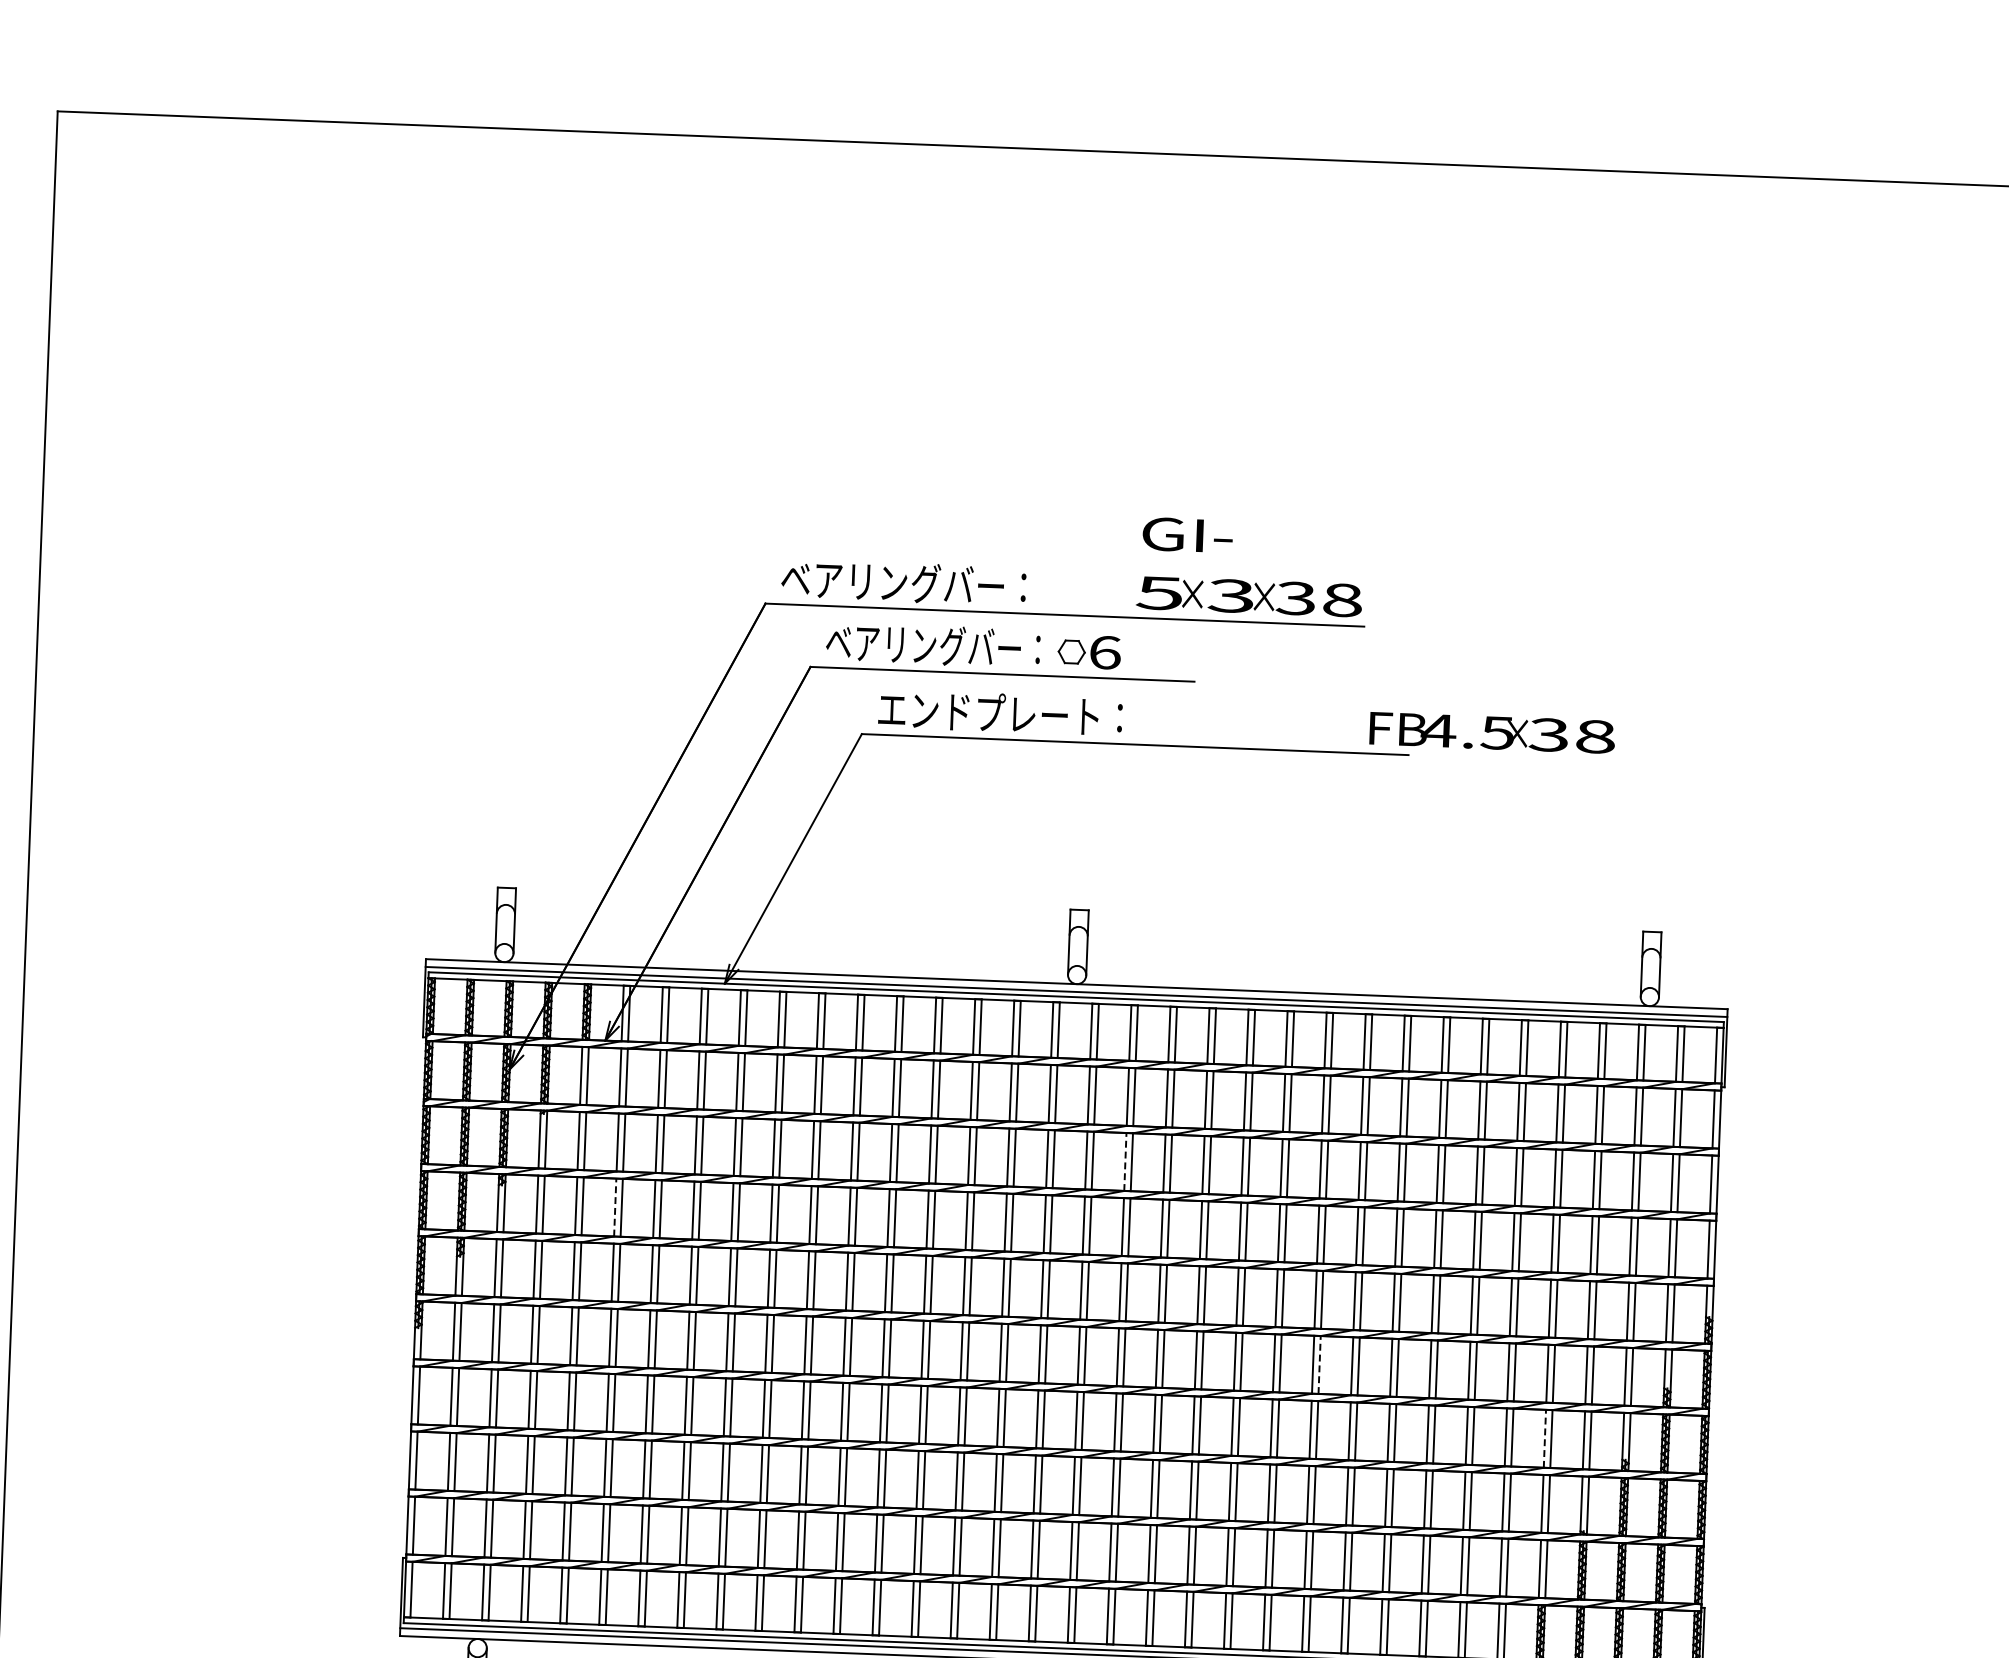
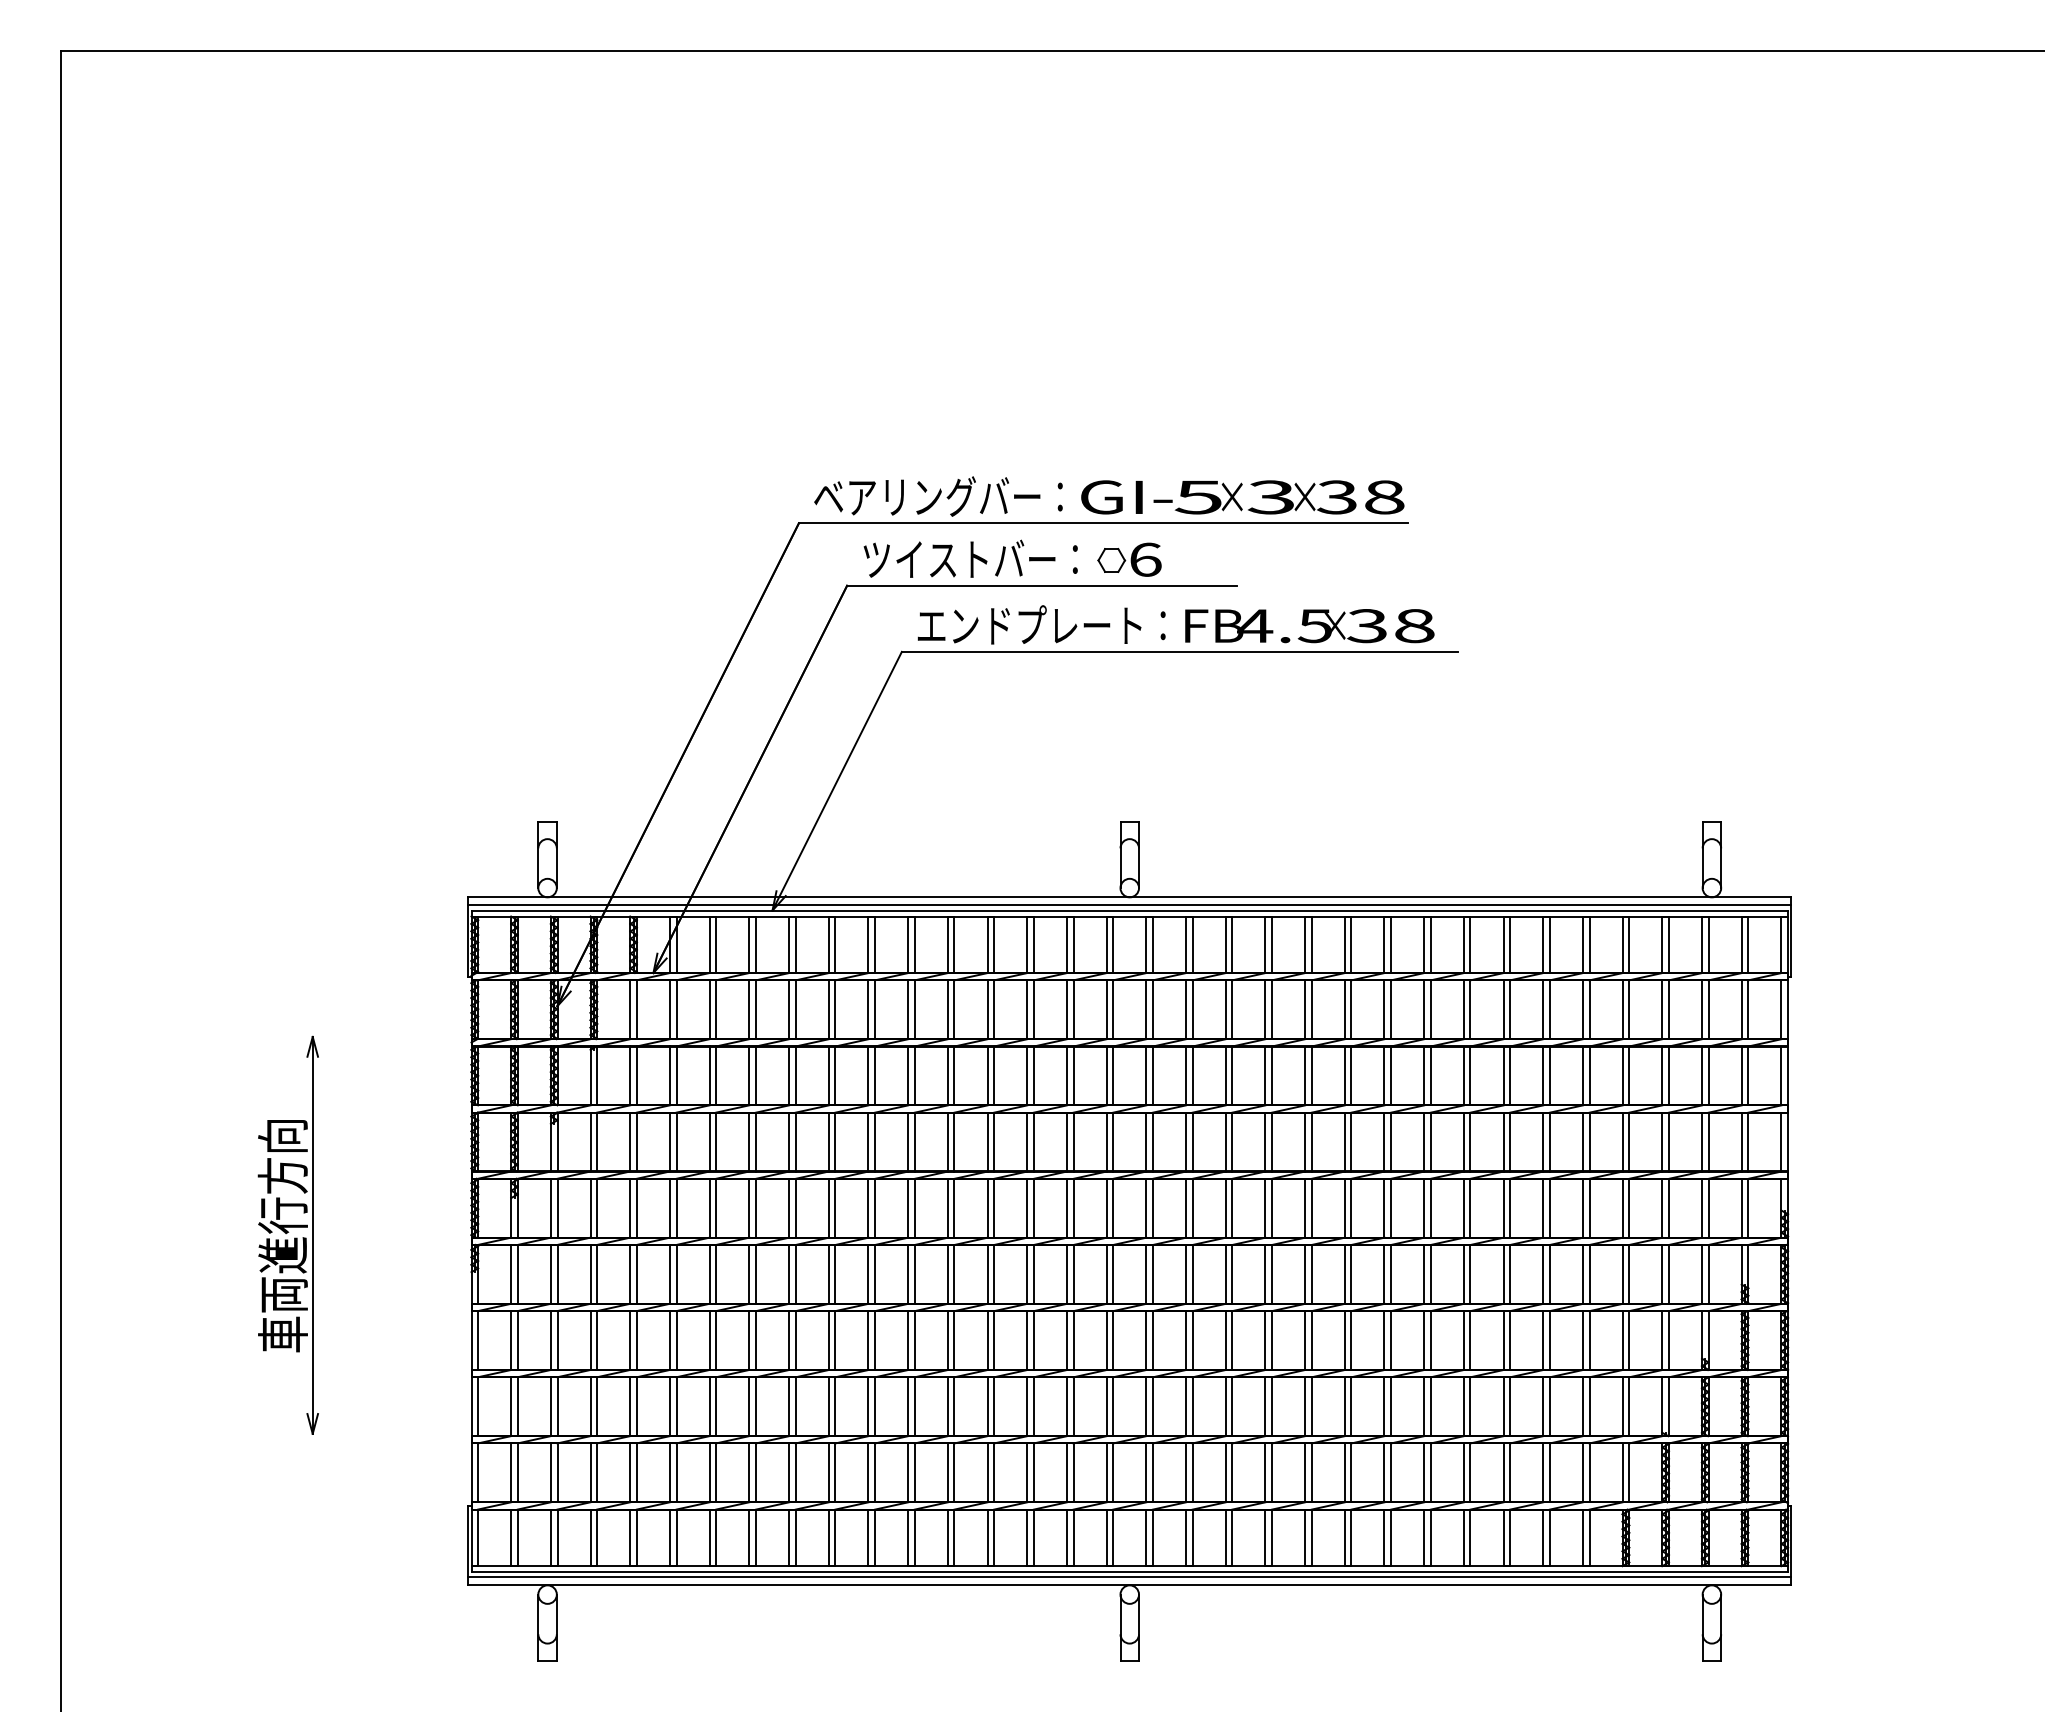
text: (1187, 535) -> (1126, 497), moved
text: (932, 644) -> (970, 558), ベアリングバー： -> ツイストバー：
text: (1492, 733) -> (1309, 626), moved
line: (1124, 1161) -> (1185, 1075), dashed -> solid
line: (614, 1206) -> (669, 1141), dashed -> solid
part: (235, 1284) -> (287, 1234), added
line: (1320, 1364) -> (1391, 1273), dashed -> solid
line: (1544, 1438) -> (1622, 1340), dashed -> solid

